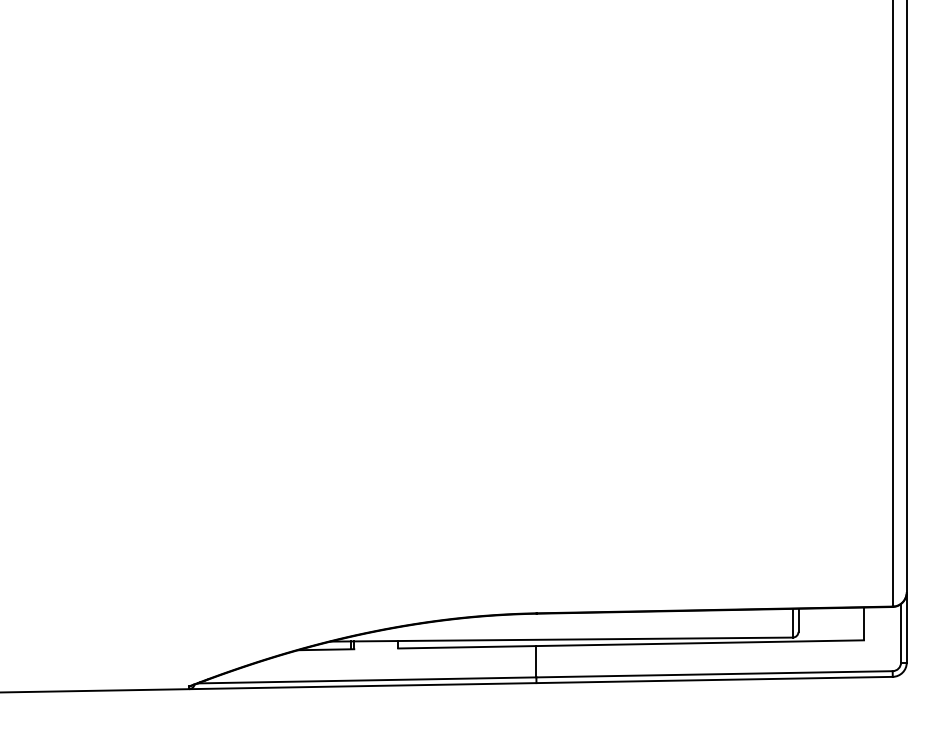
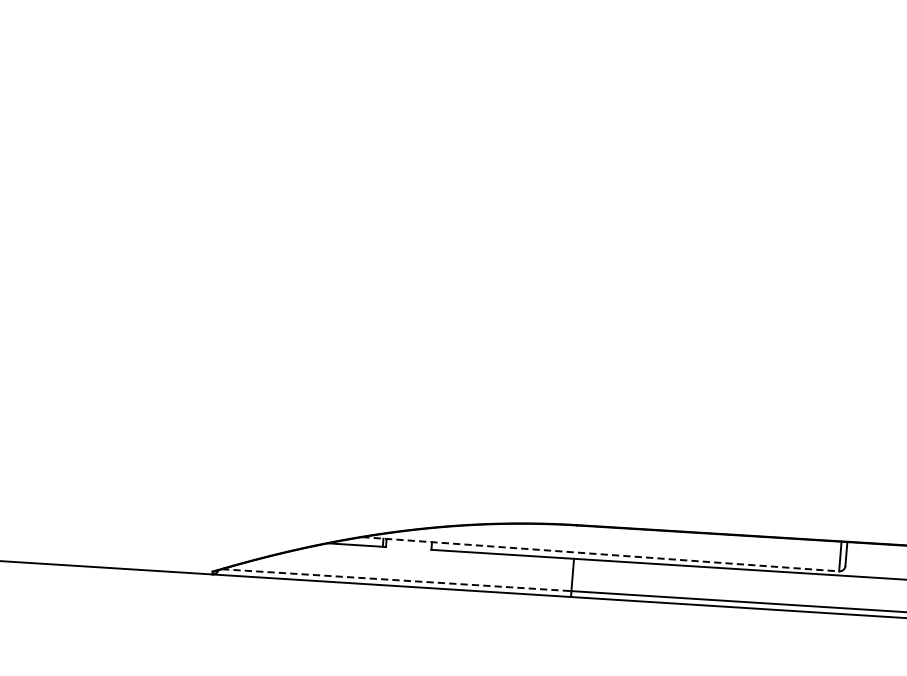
line: (562, 639) -> (601, 554), solid -> dashed
line: (367, 680) -> (397, 580), solid -> dashed

